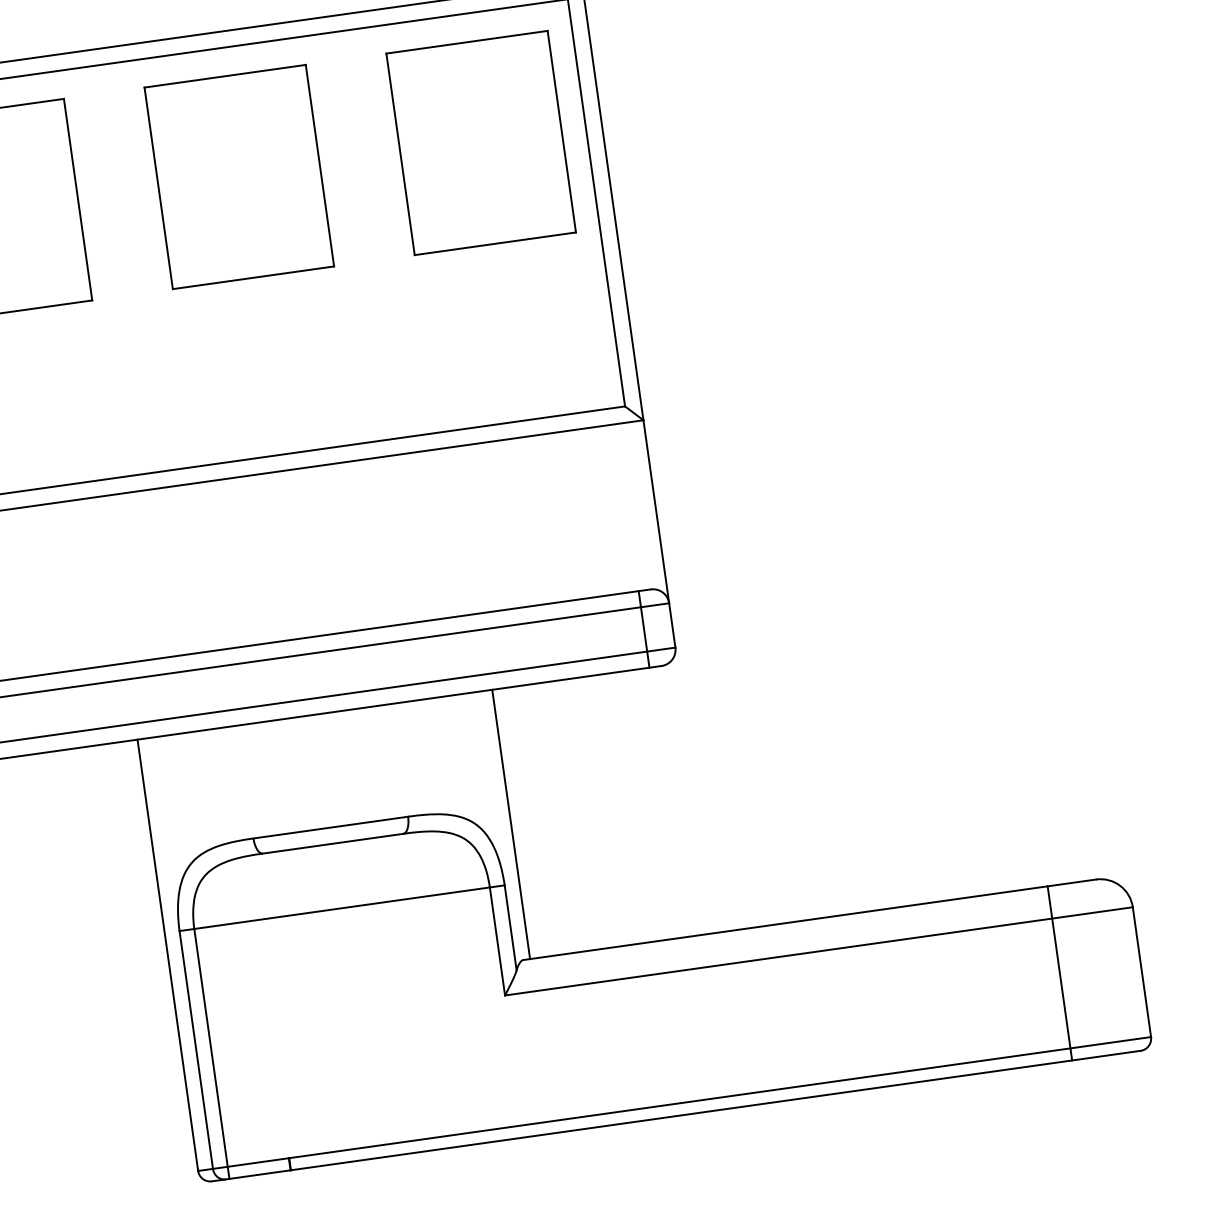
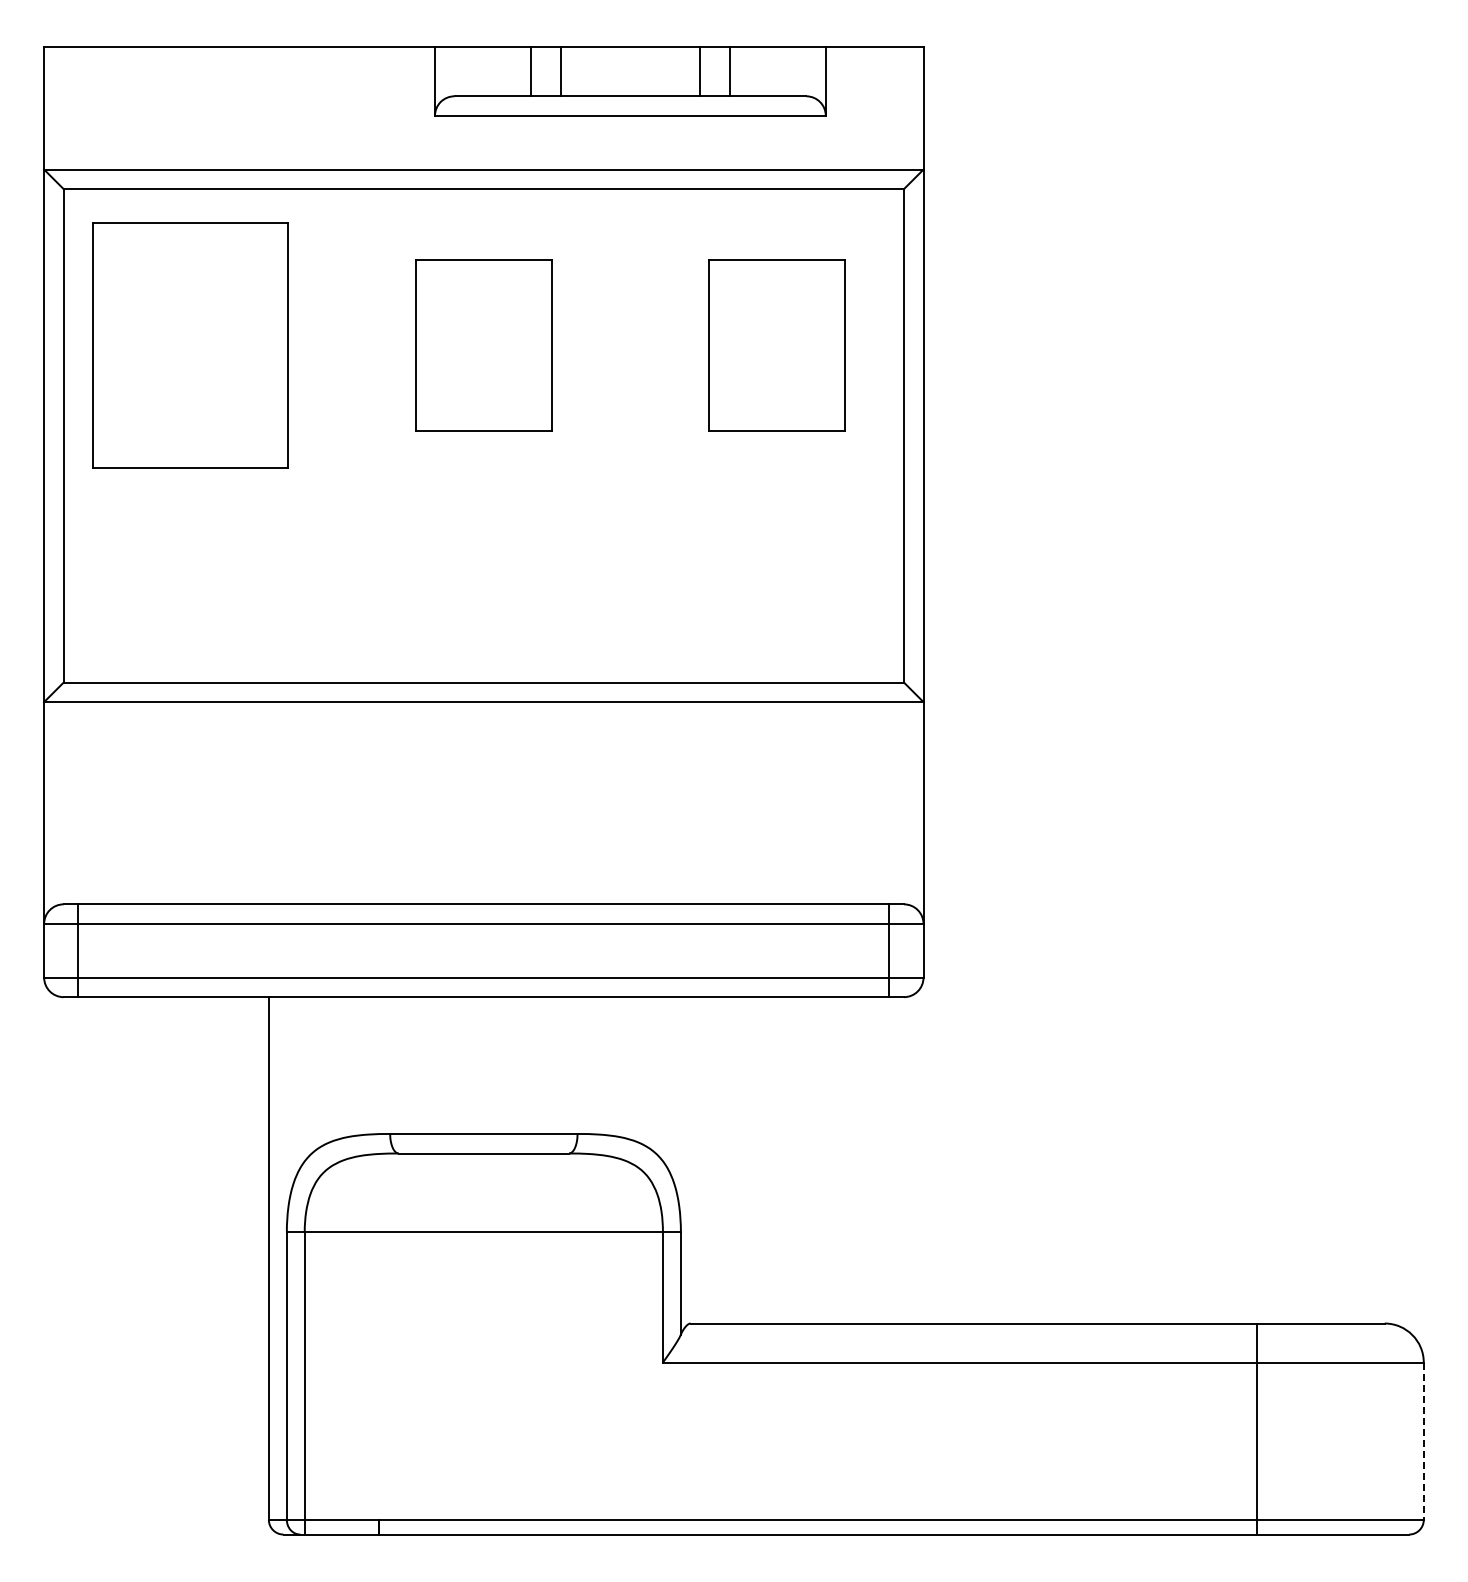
part: (480, 143) -> (776, 345), size x0.7
part: (239, 177) -> (483, 345), size x0.7
line: (510, 824) -> (698, 1160), removed
line: (1060, 972) -> (1257, 1428), moved
line: (1141, 972) -> (1423, 1441), solid -> dashed

